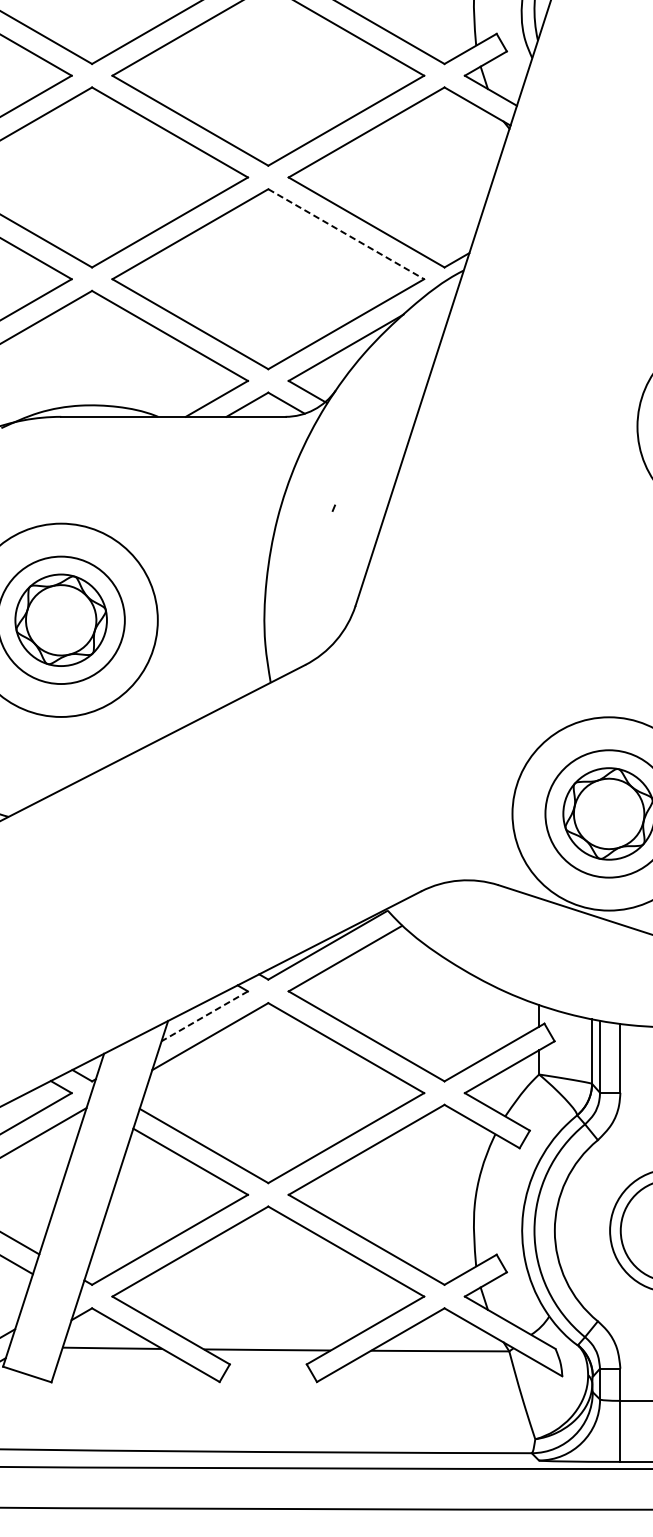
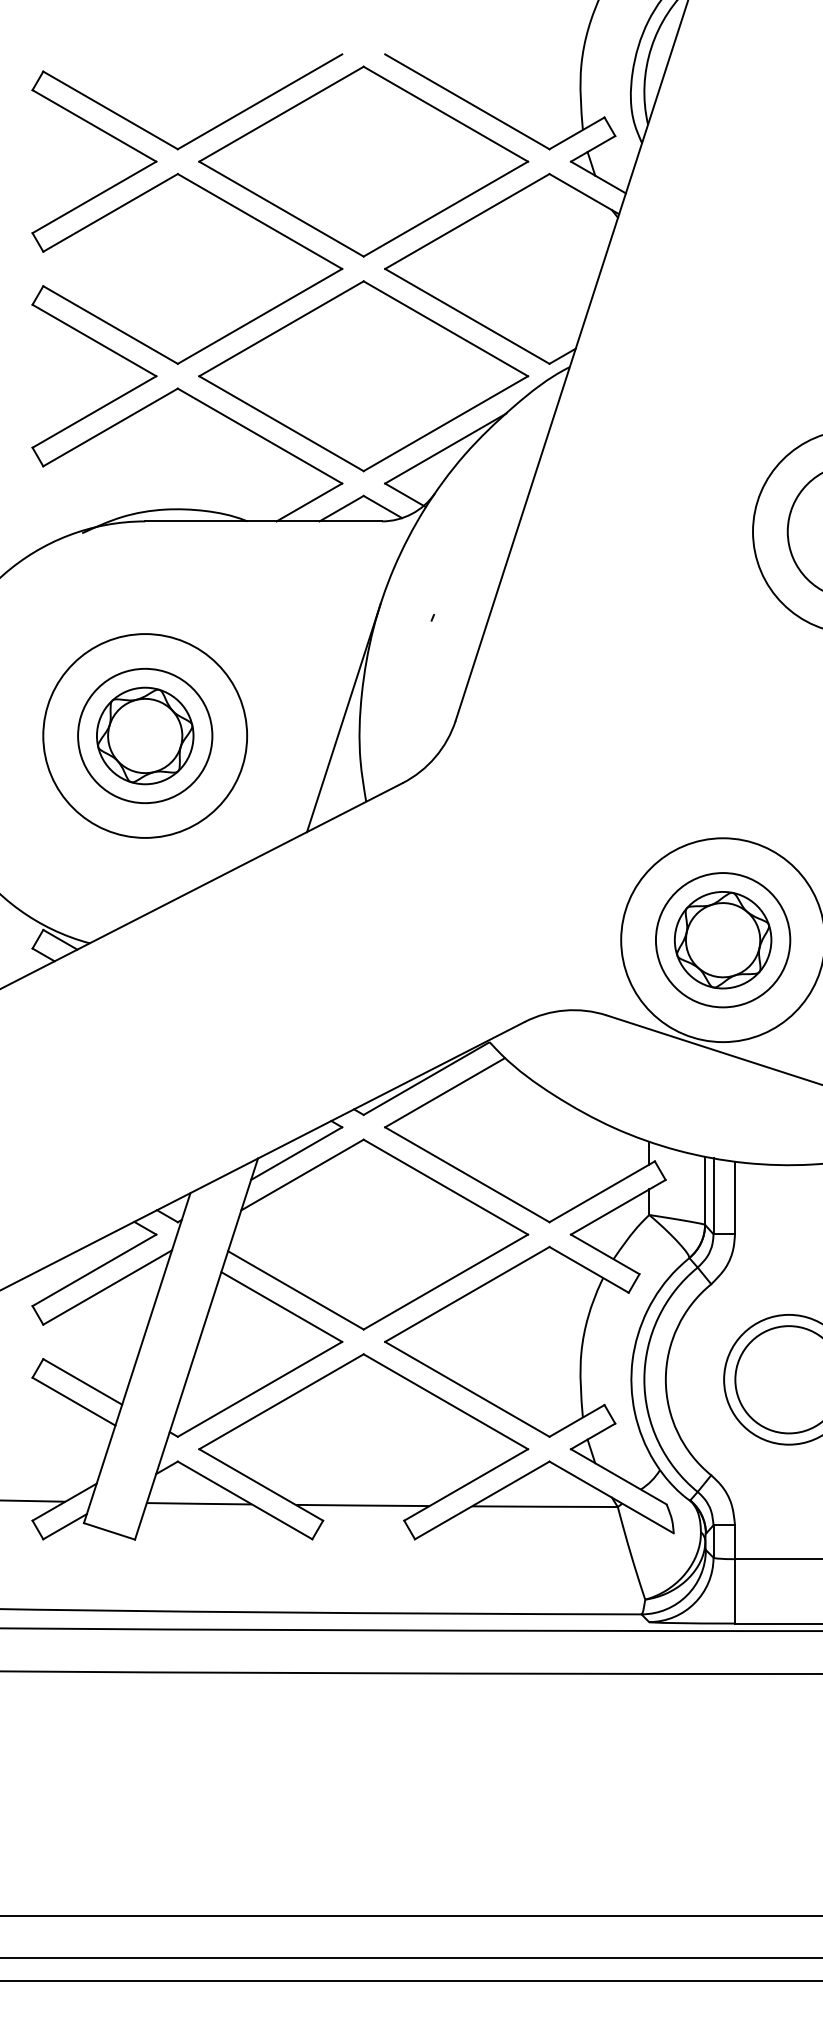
line: (345, 233) -> (445, 328), dashed -> solid
line: (249, 603) -> (343, 718), added
line: (204, 1016) -> (296, 1153), dashed -> solid

